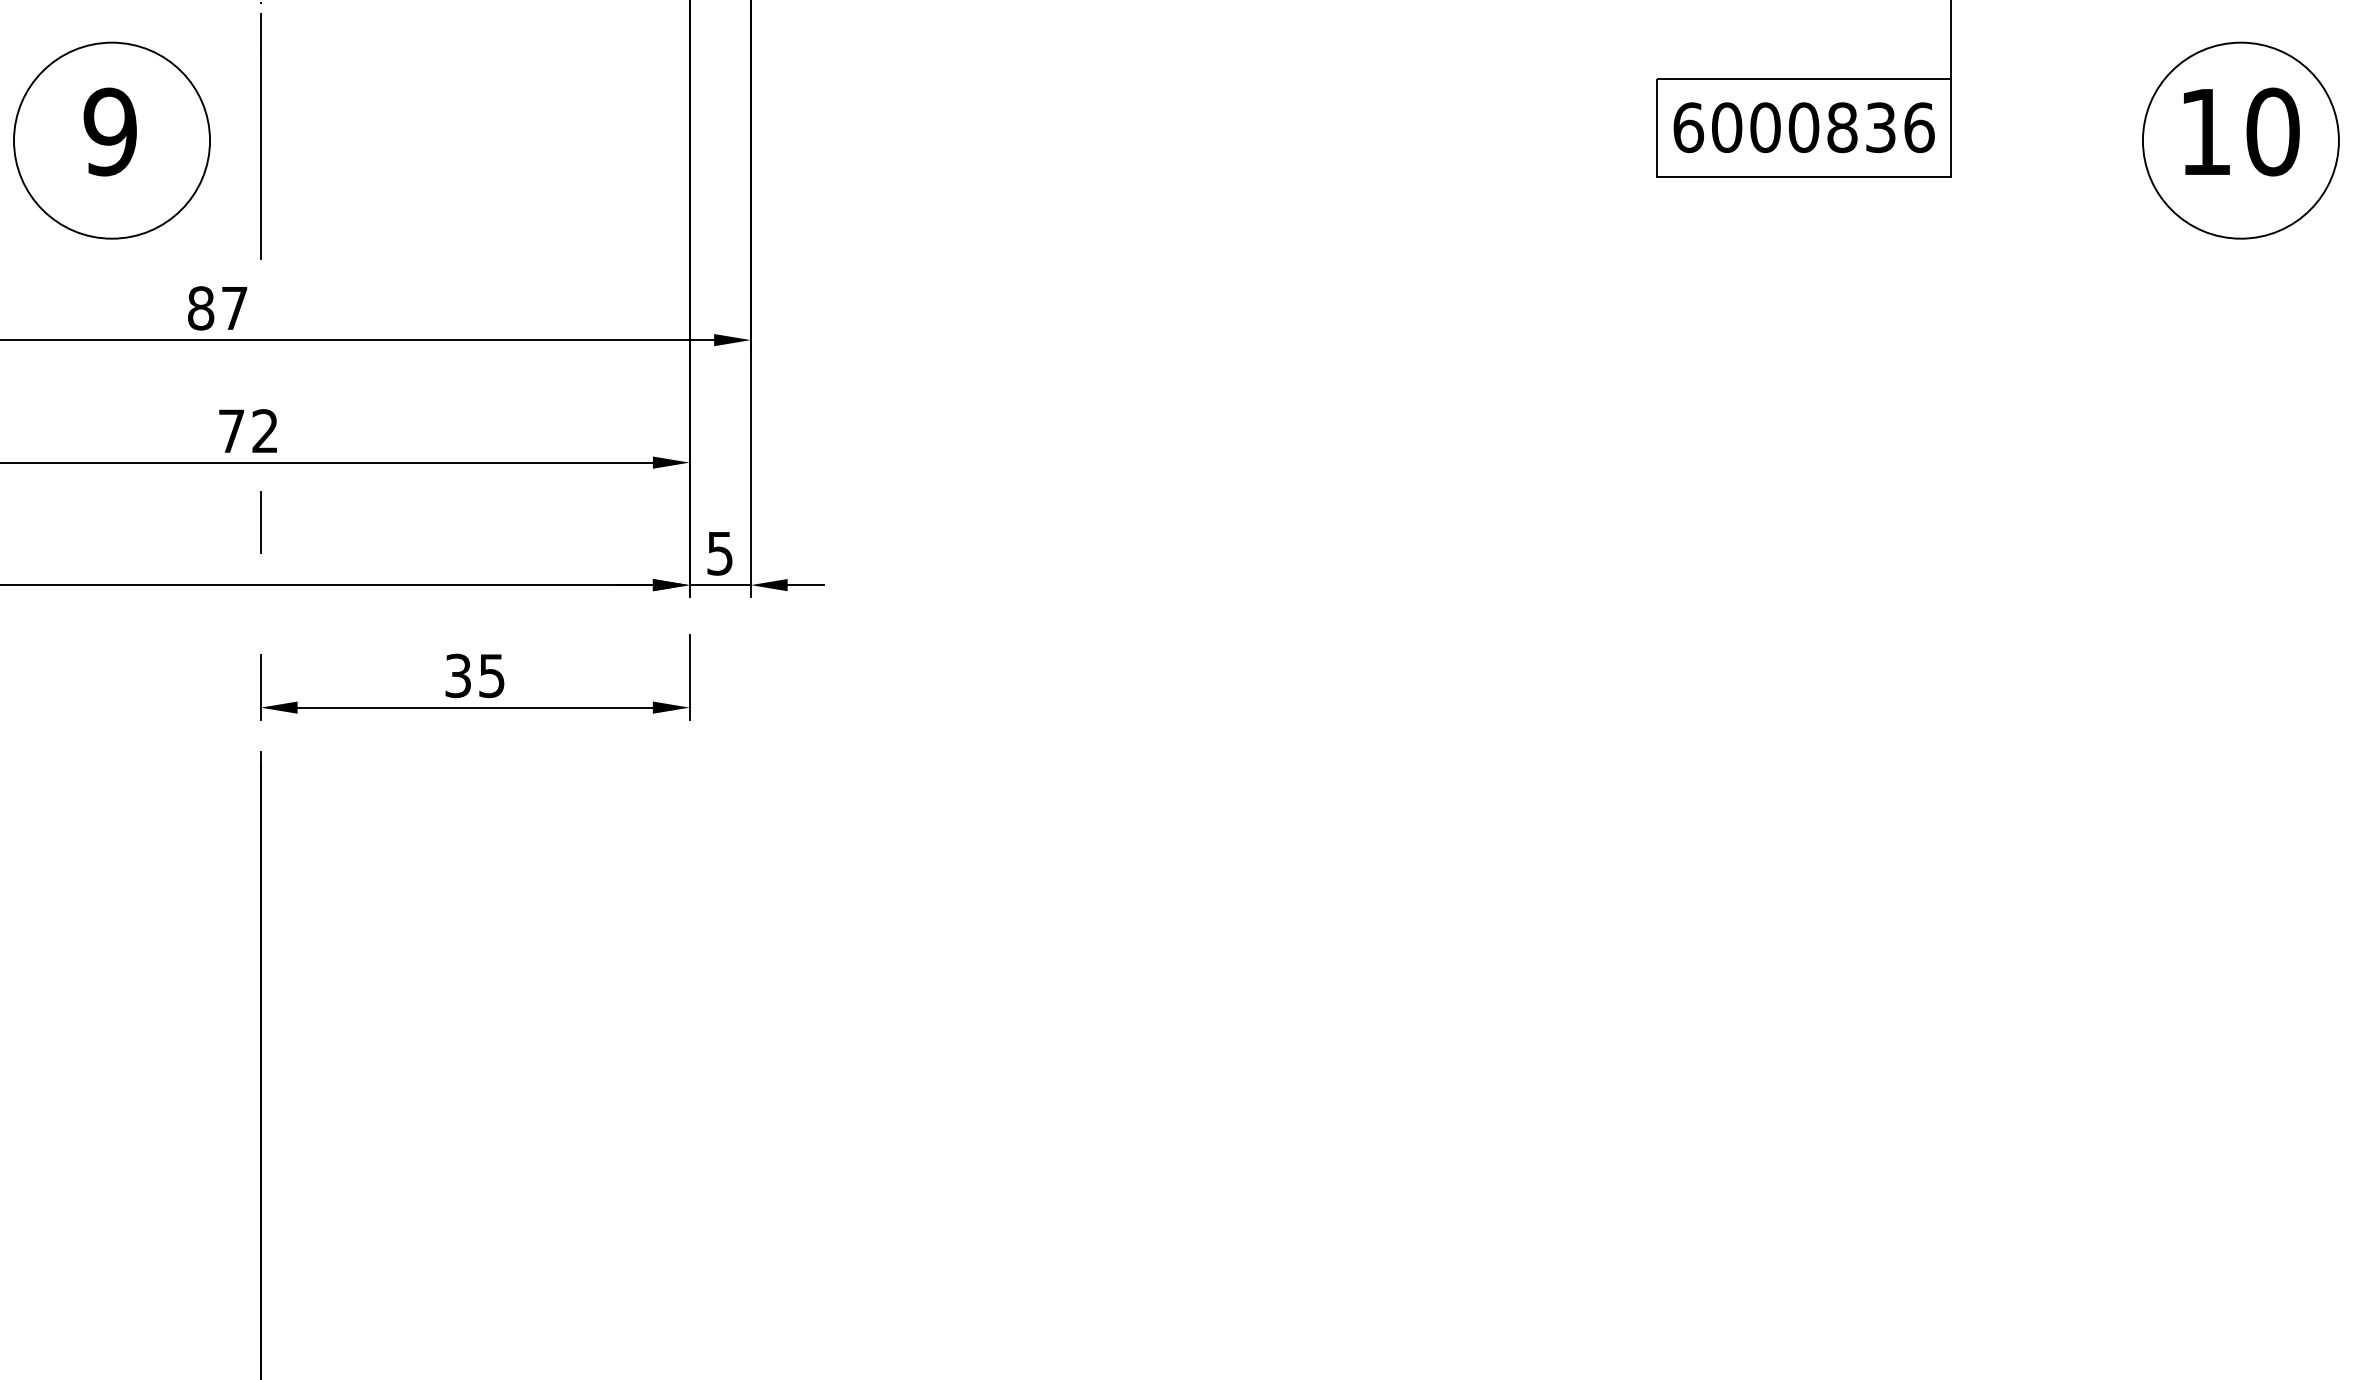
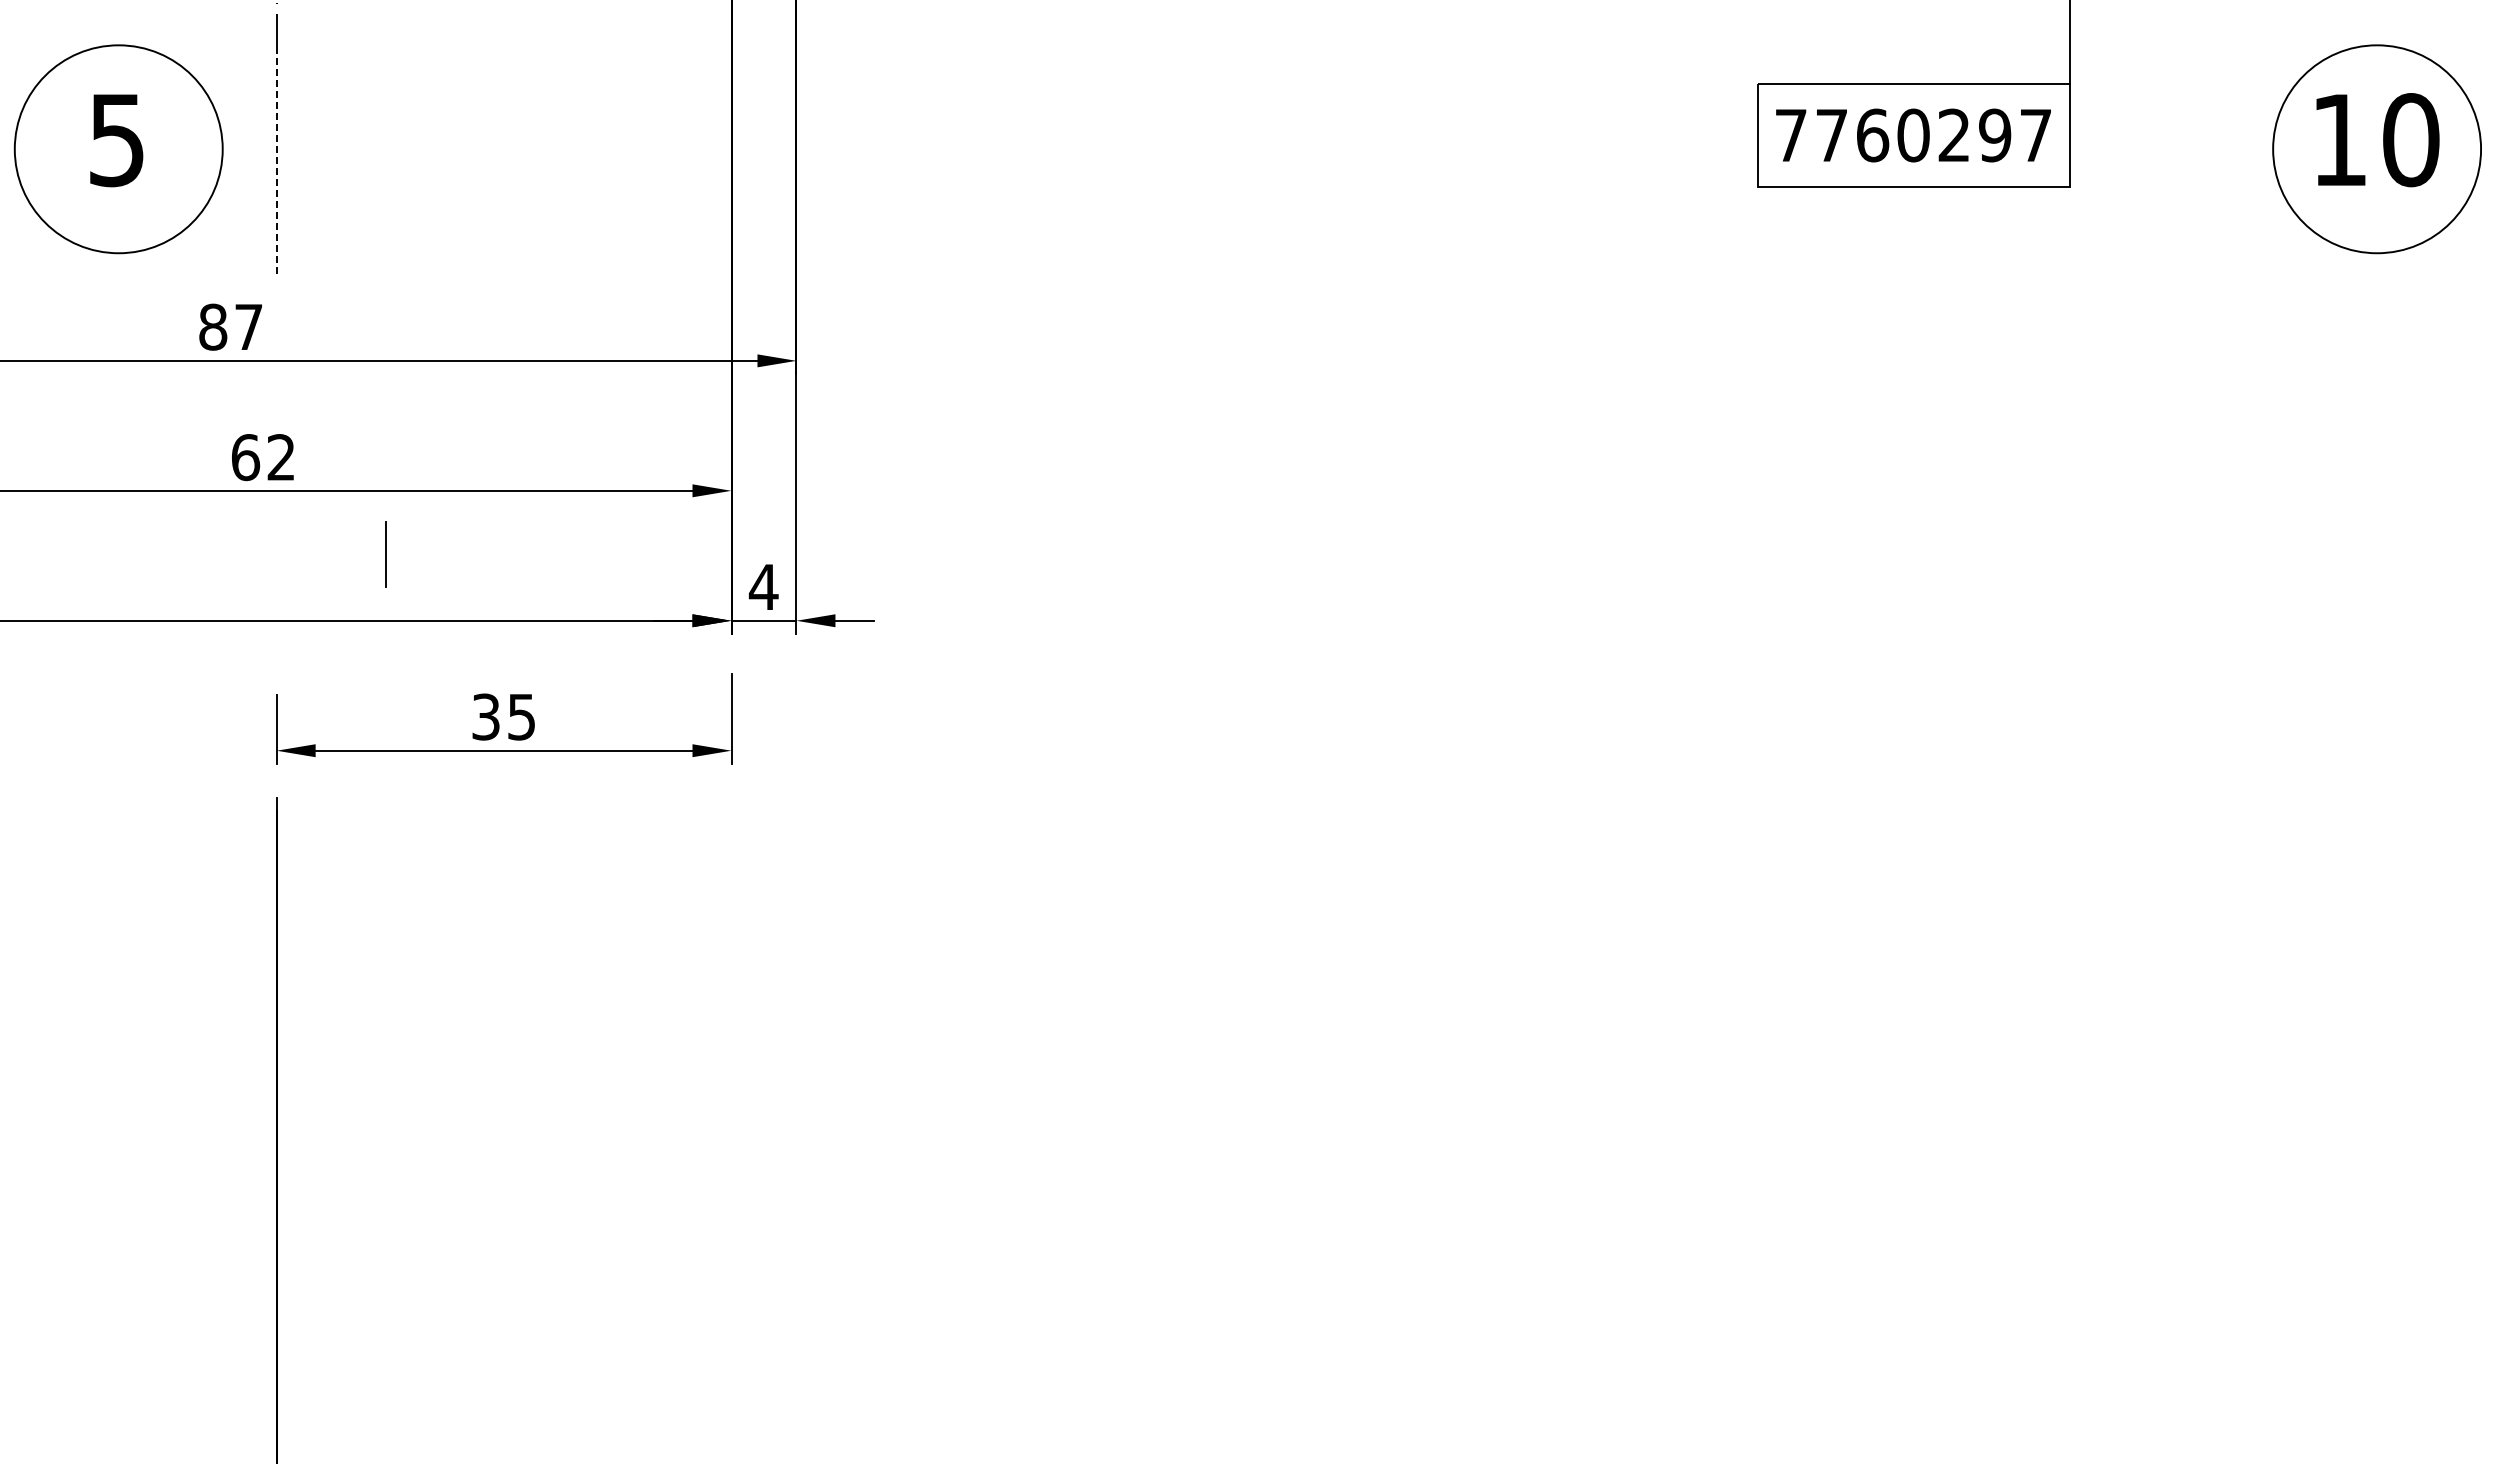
text: (1803, 127) -> (1913, 135), 6000836 -> 7760297
text: (109, 132) -> (116, 140), 9 -> 5
line: (260, 154) -> (276, 163), solid -> dashed
text: (231, 431) -> (245, 457), 72 -> 62
line: (260, 522) -> (385, 554), moved
text: (719, 553) -> (763, 587), 5 -> 4

